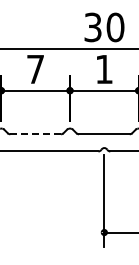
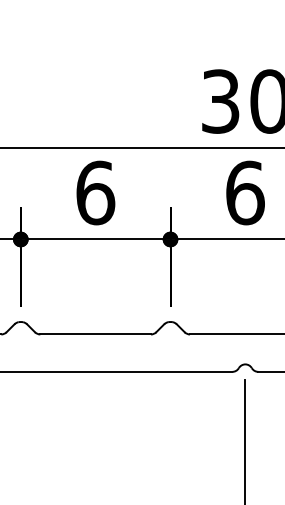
text: (35, 69) -> (95, 193), 7 -> 6
text: (104, 69) -> (245, 193), 1 -> 6
line: (36, 134) -> (97, 334), dashed -> solid

